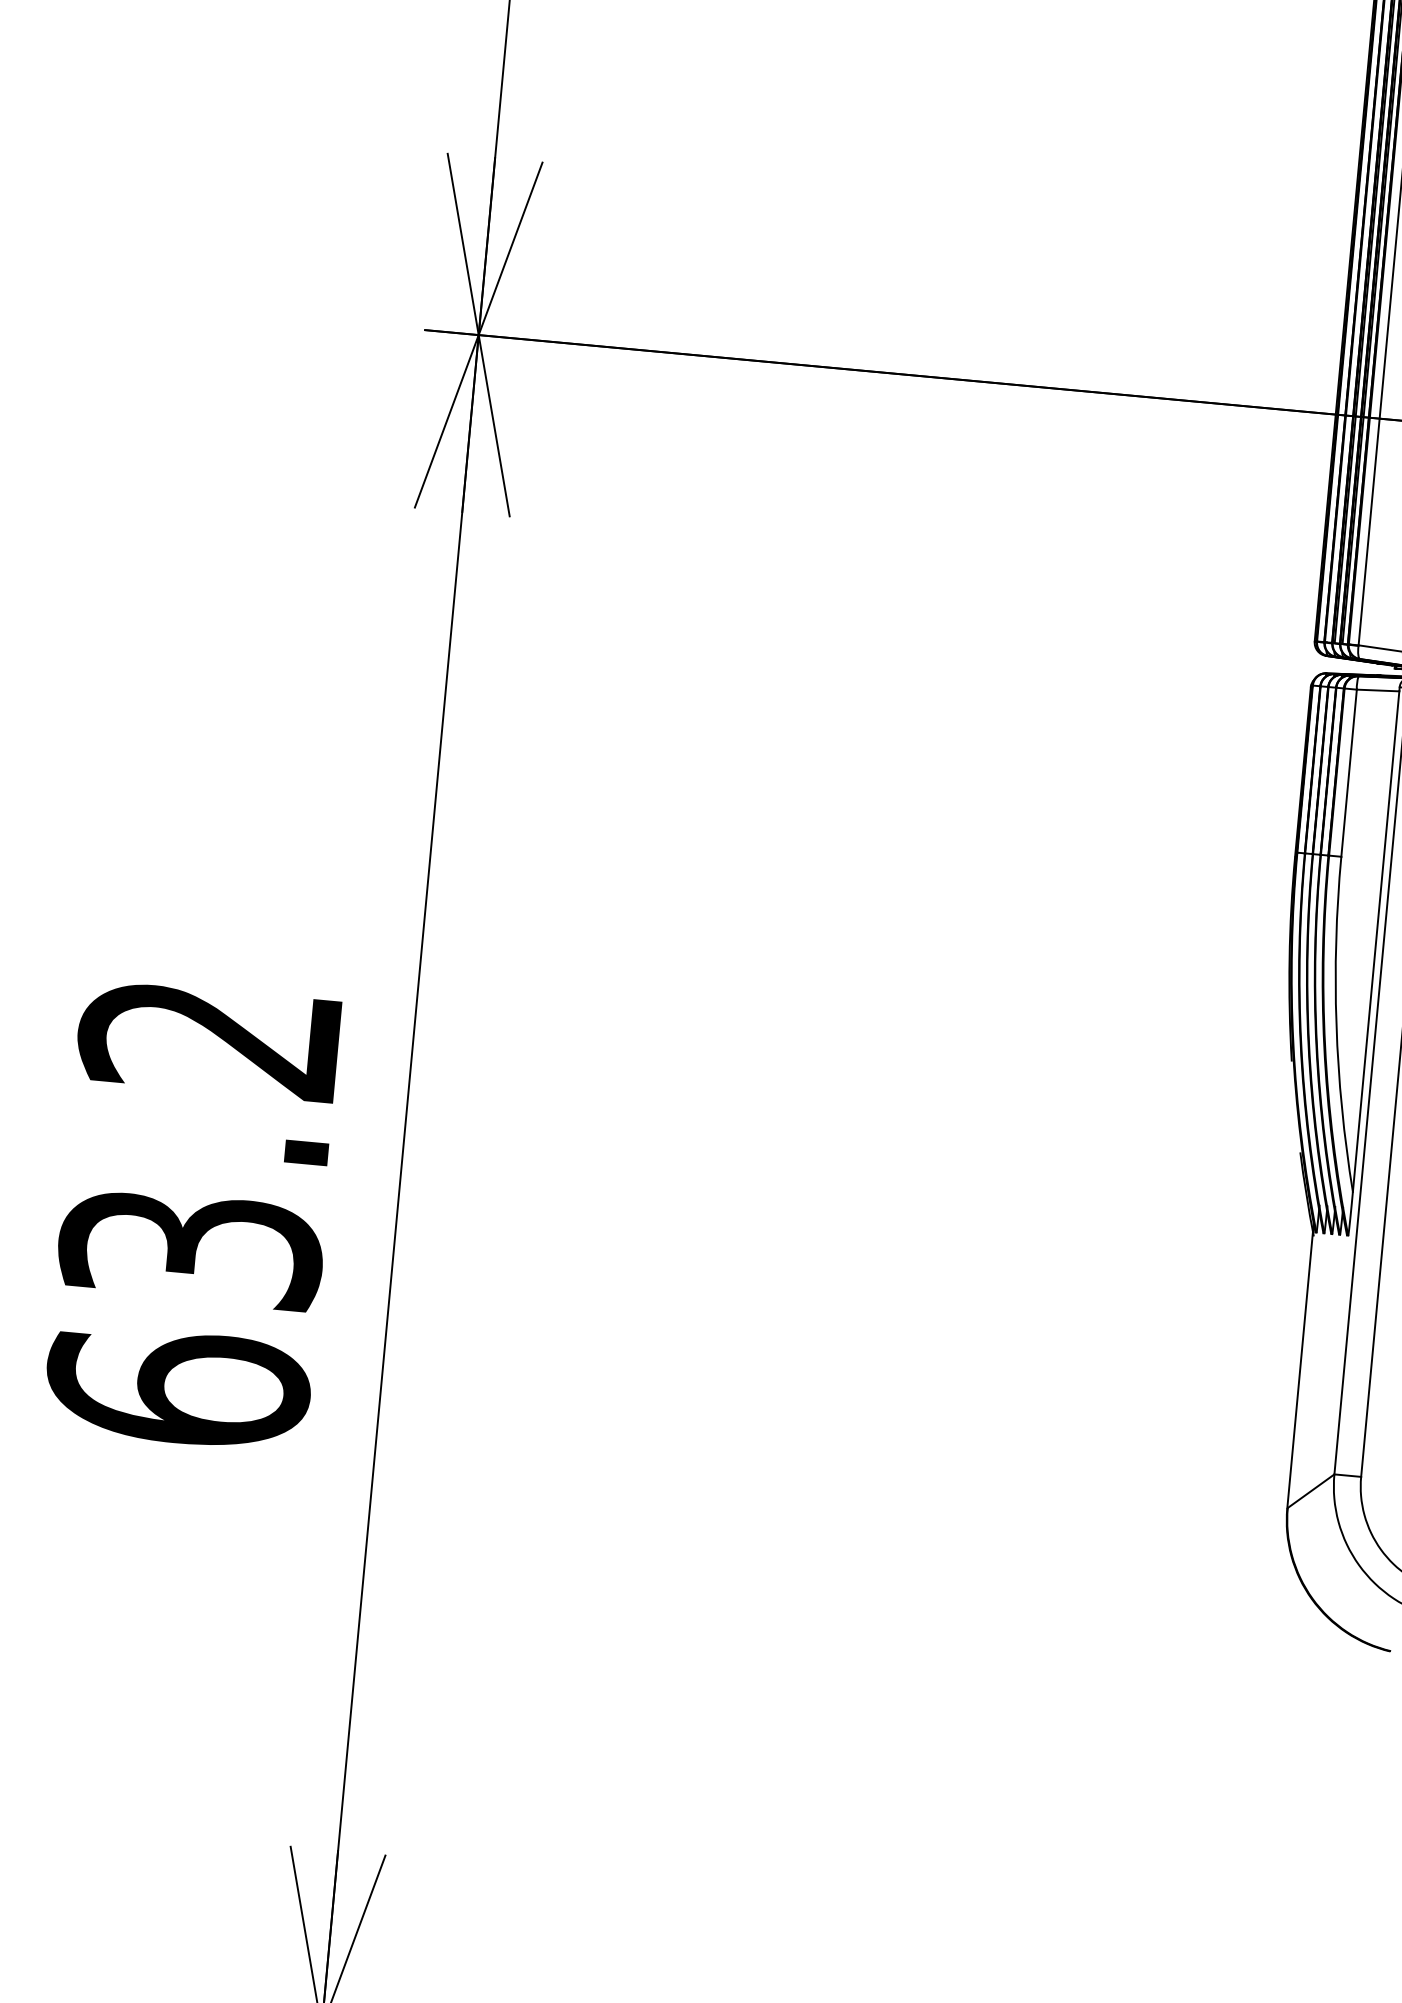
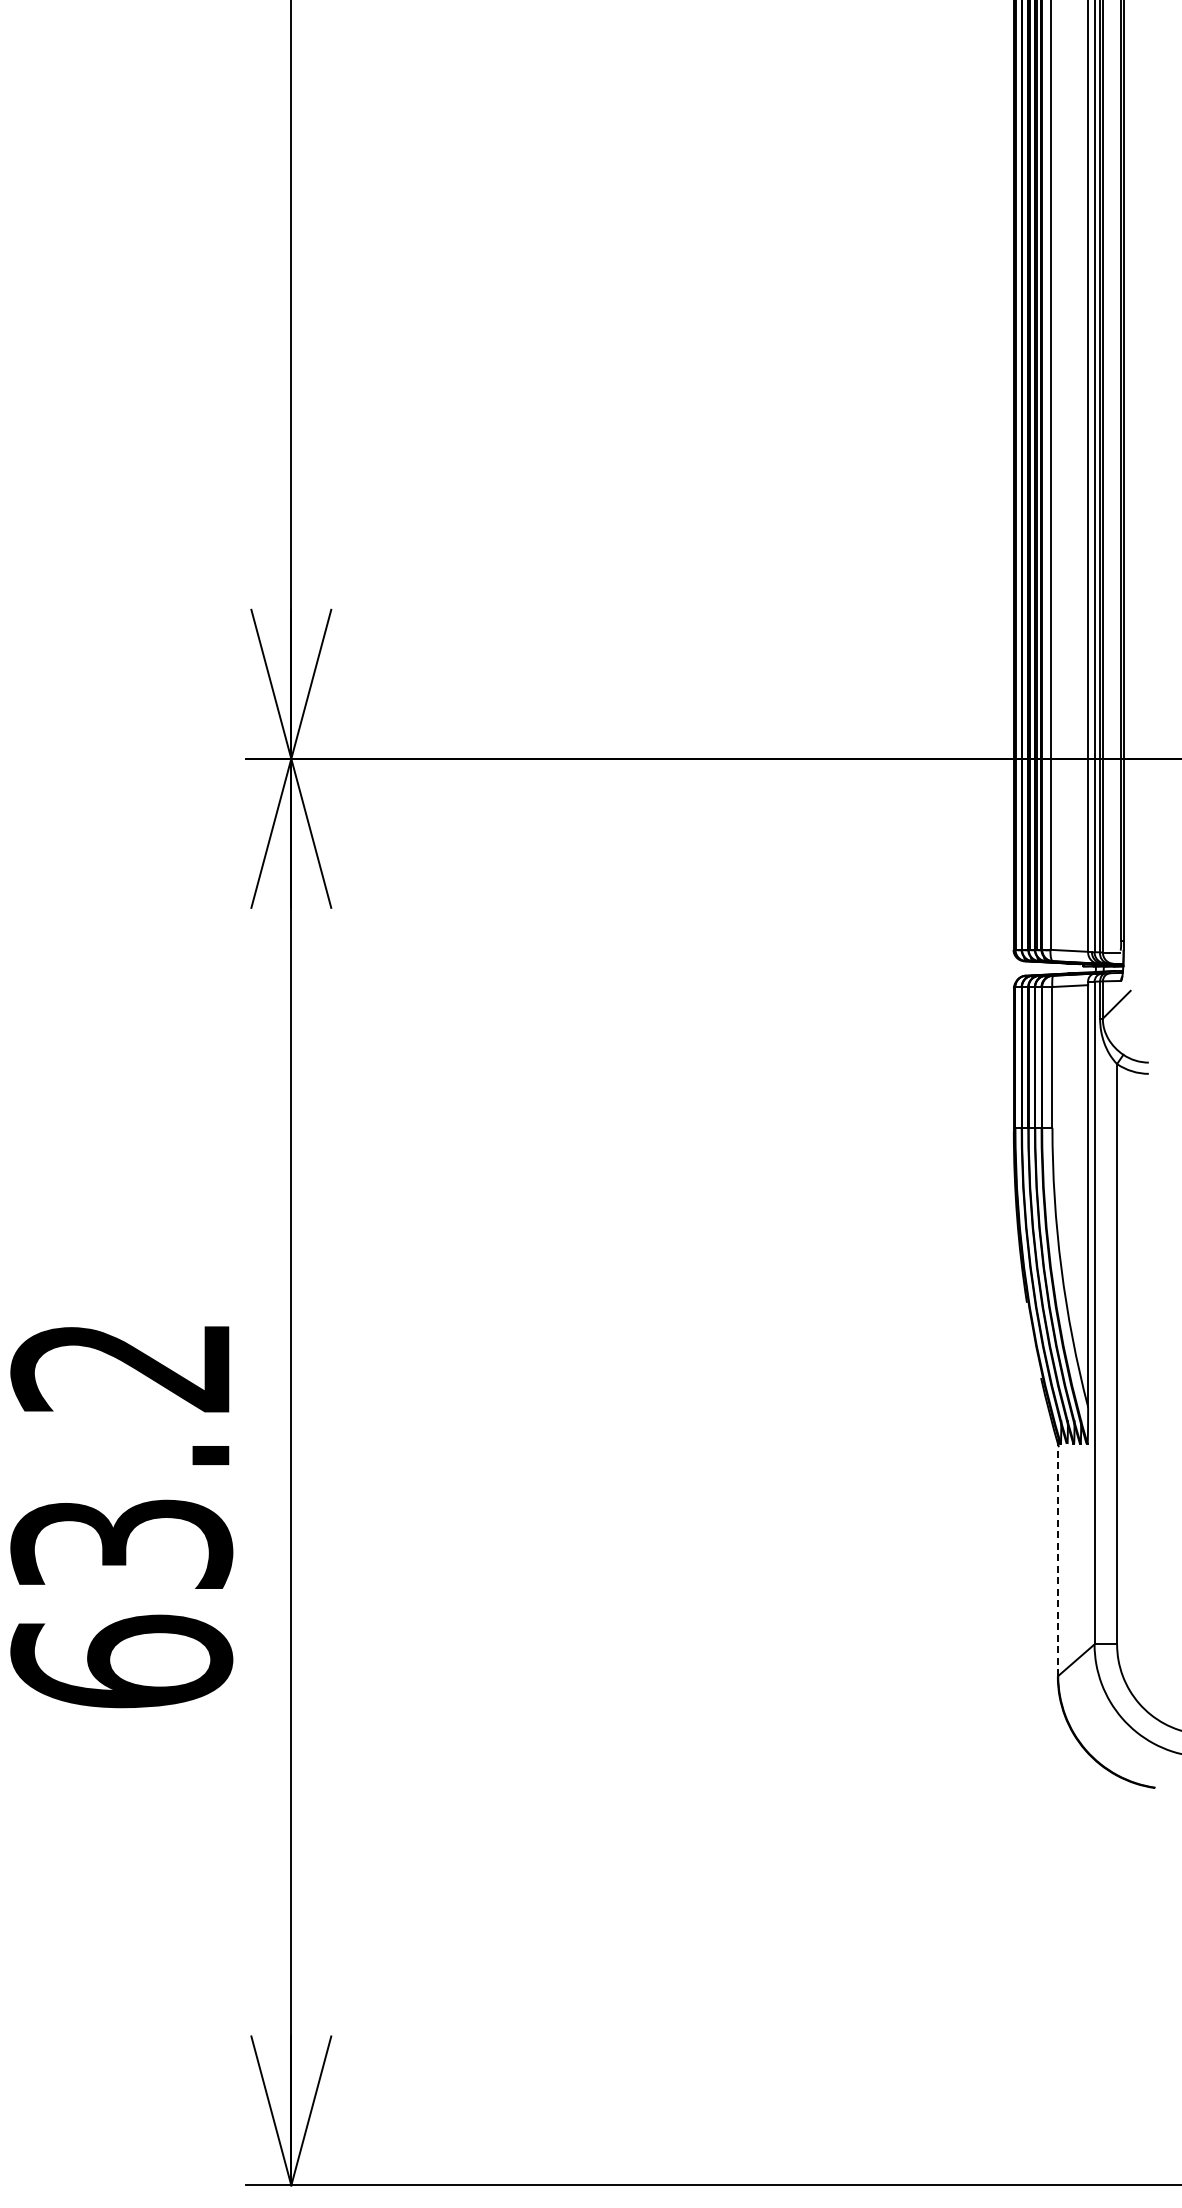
line: (1300, 1364) -> (1057, 1555), solid -> dashed

